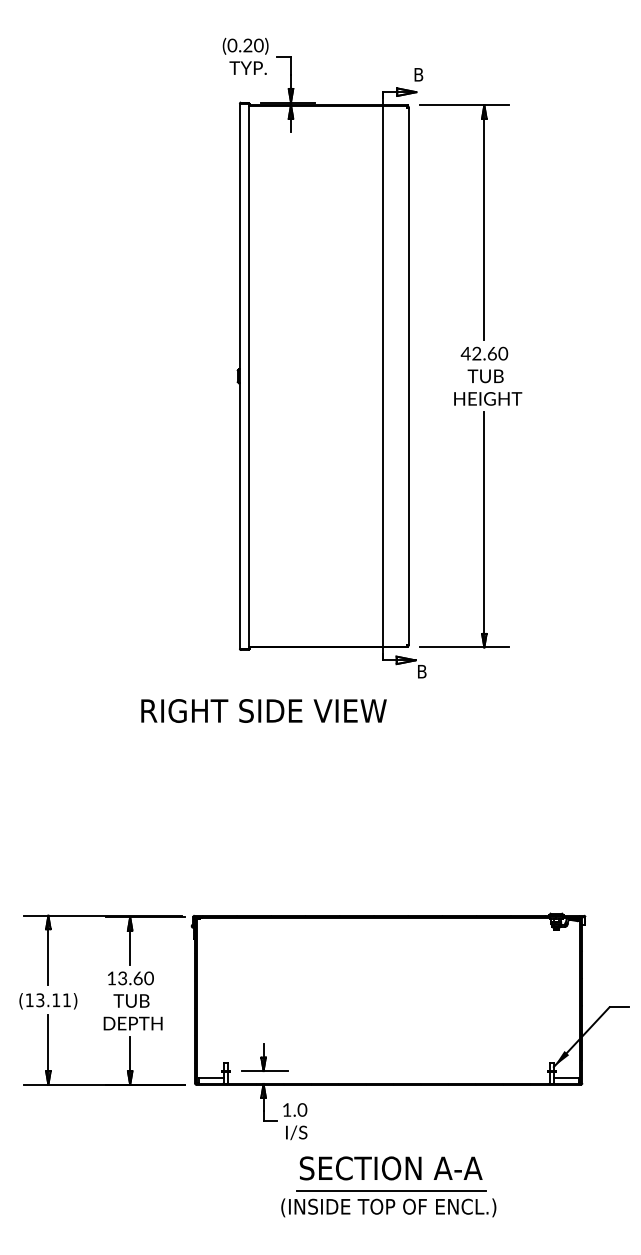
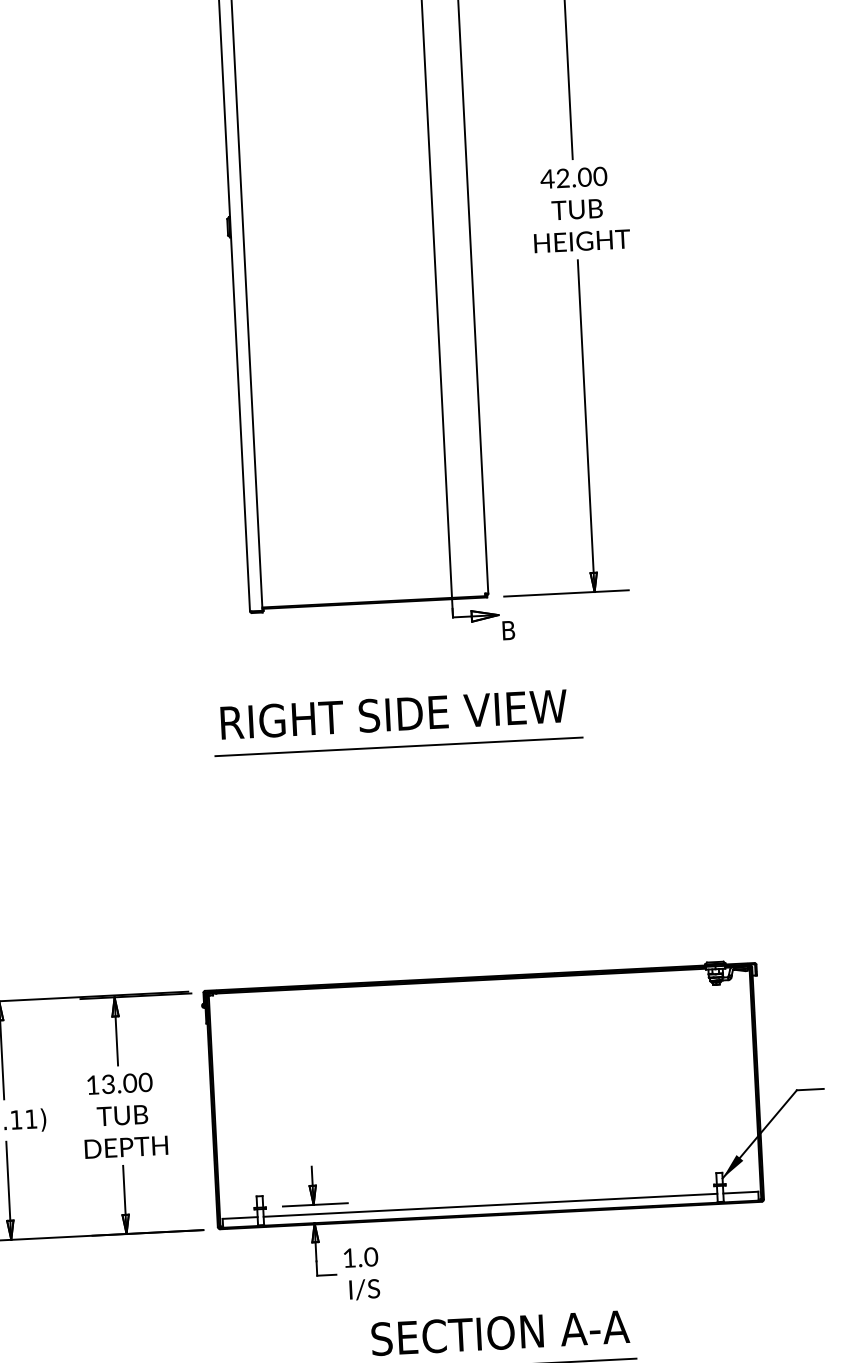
text: (492, 352) -> (585, 175), 42.60 -> 42.00
text: (263, 710) -> (393, 713), moved
line: (340, 750) -> (399, 747), added
text: (137, 977) -> (129, 1082), 13.60 -> 13.00
line: (388, 1077) -> (490, 1205), added

